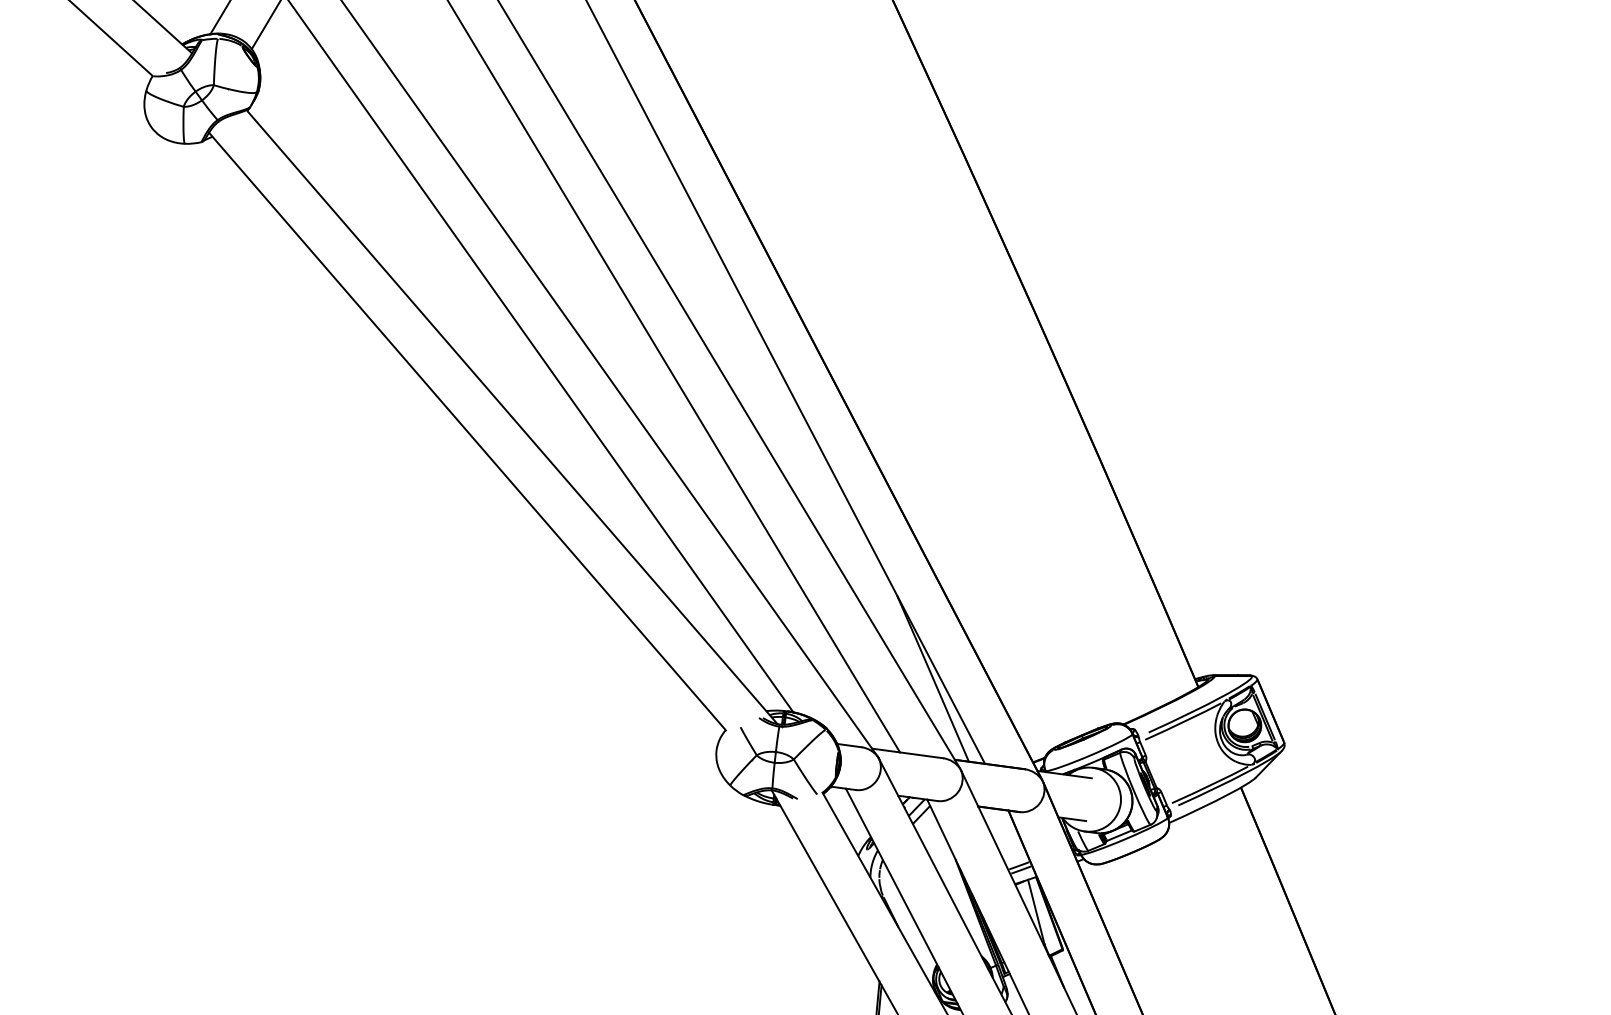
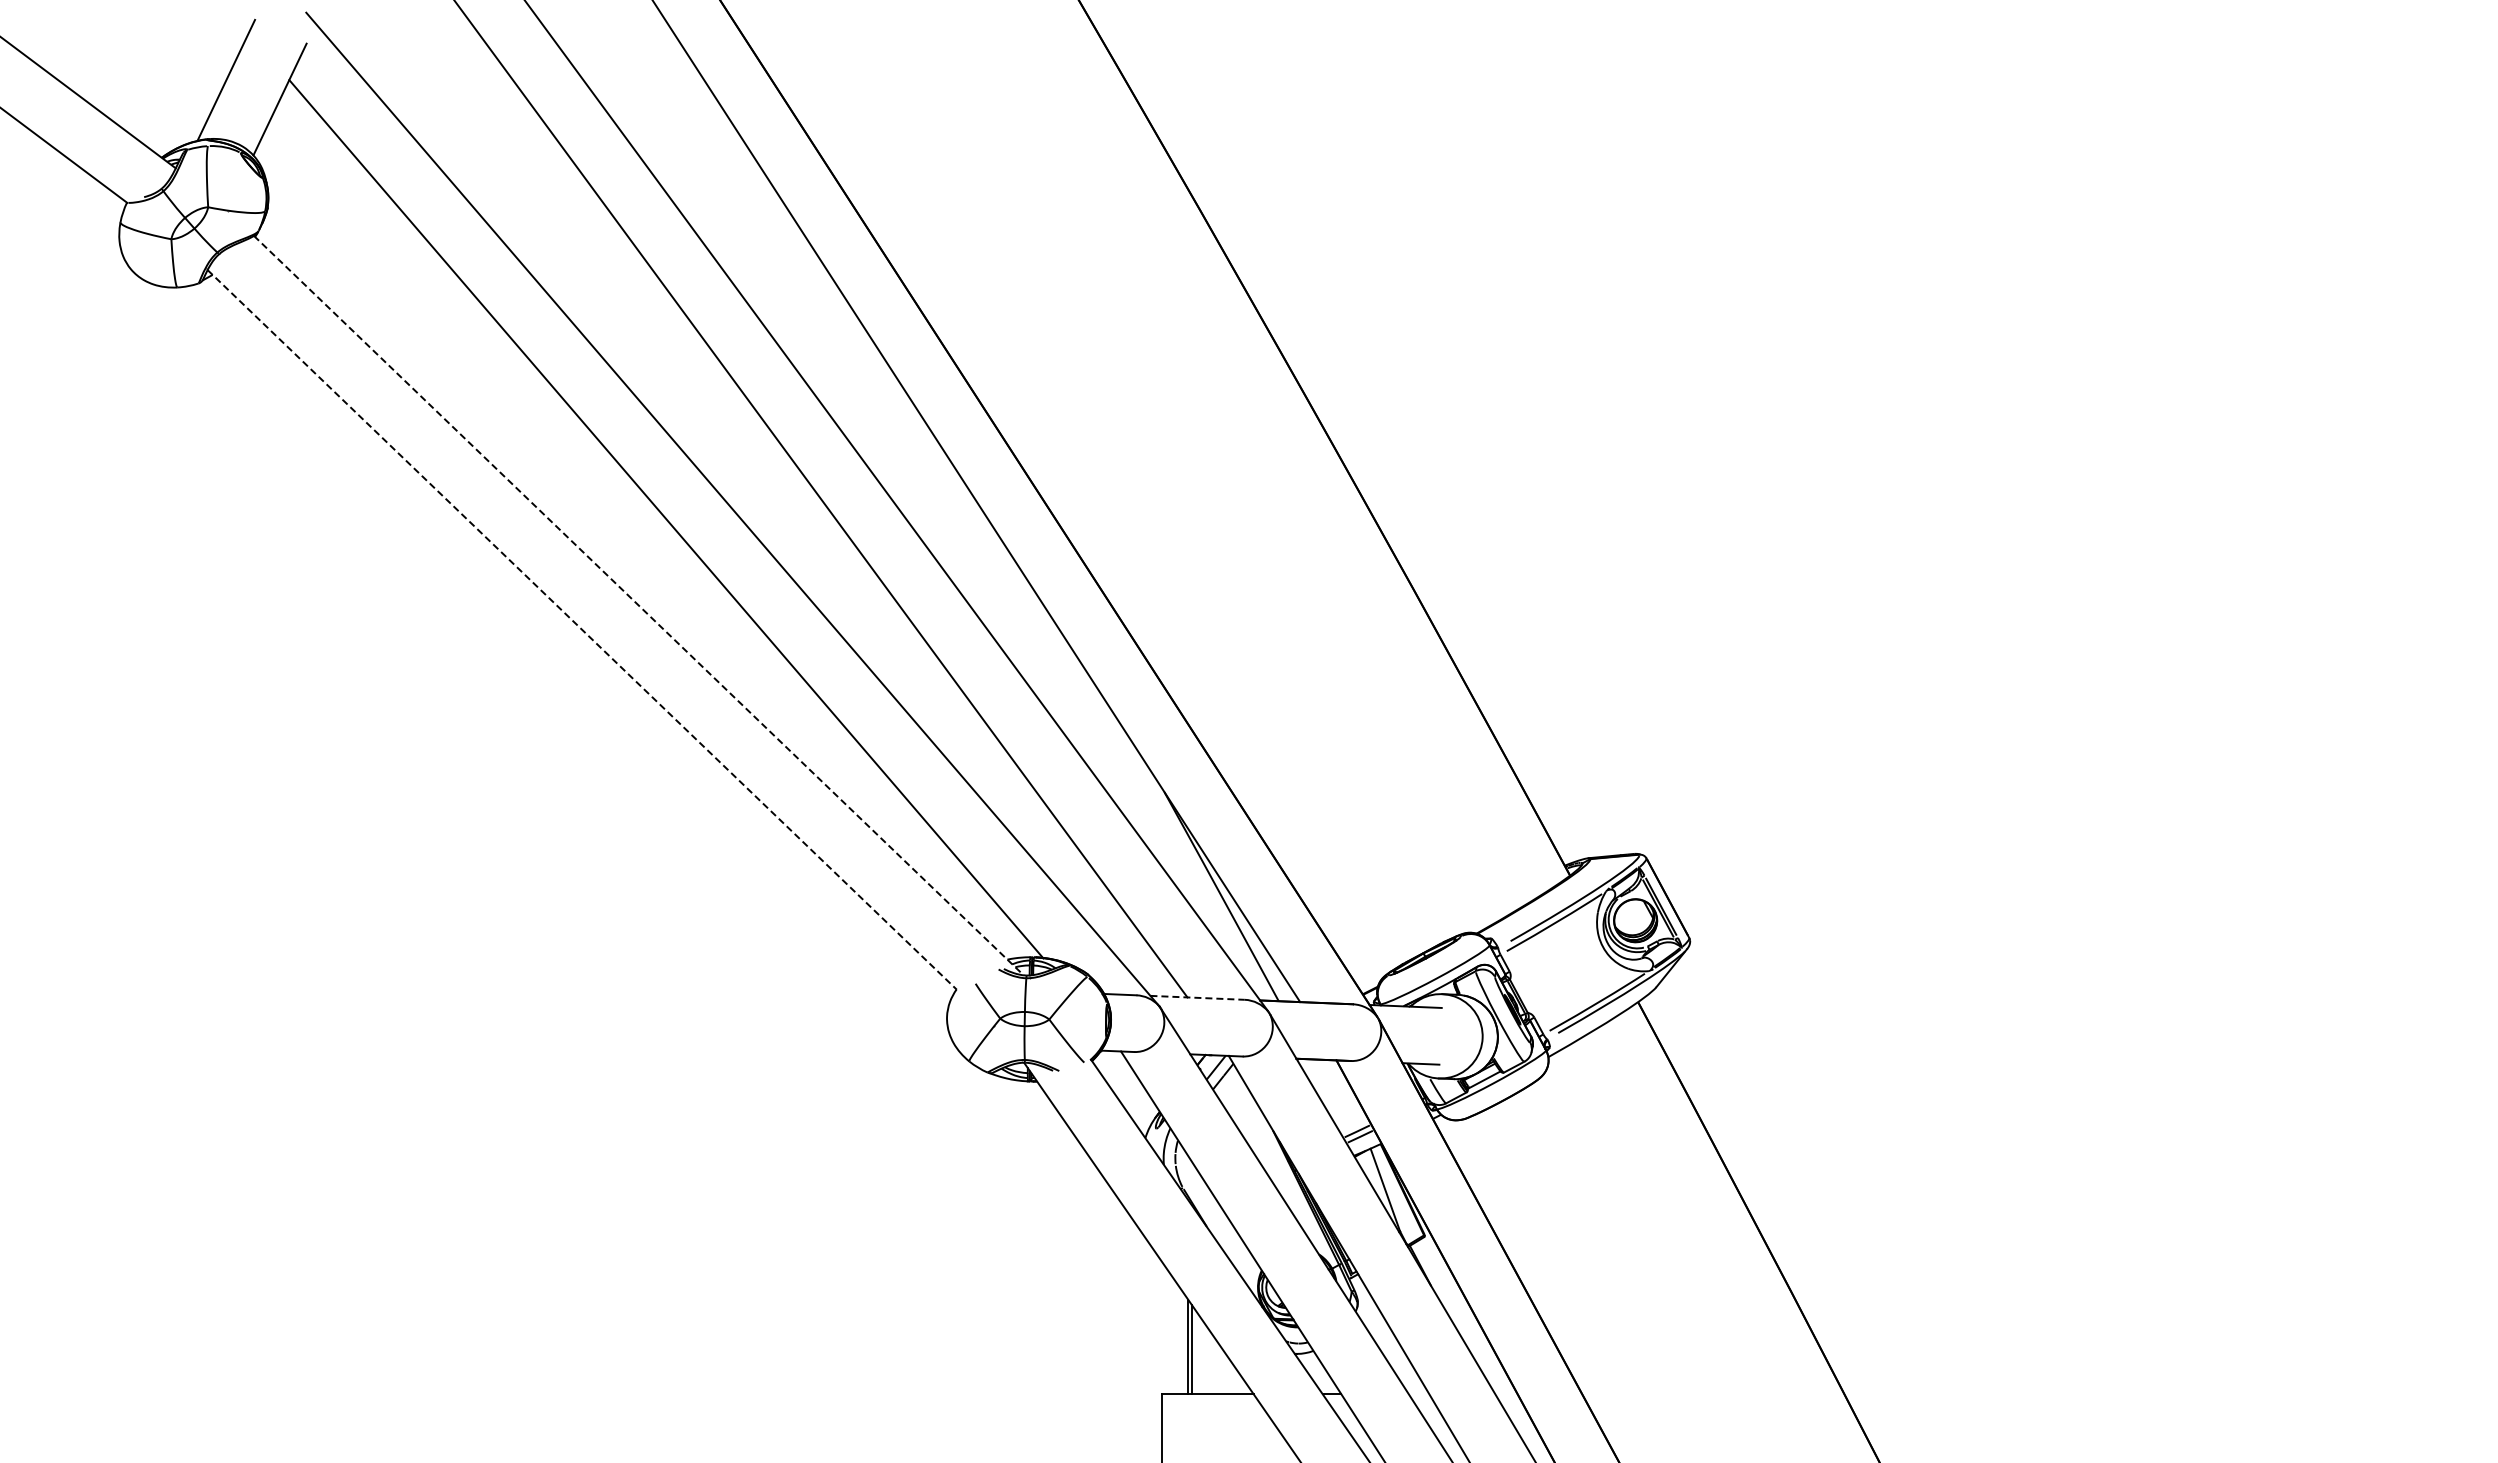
line: (511, 417) -> (638, 605), solid -> dashed
line: (467, 432) -> (582, 630), solid -> dashed
line: (908, 753) -> (1198, 997), solid -> dashed

